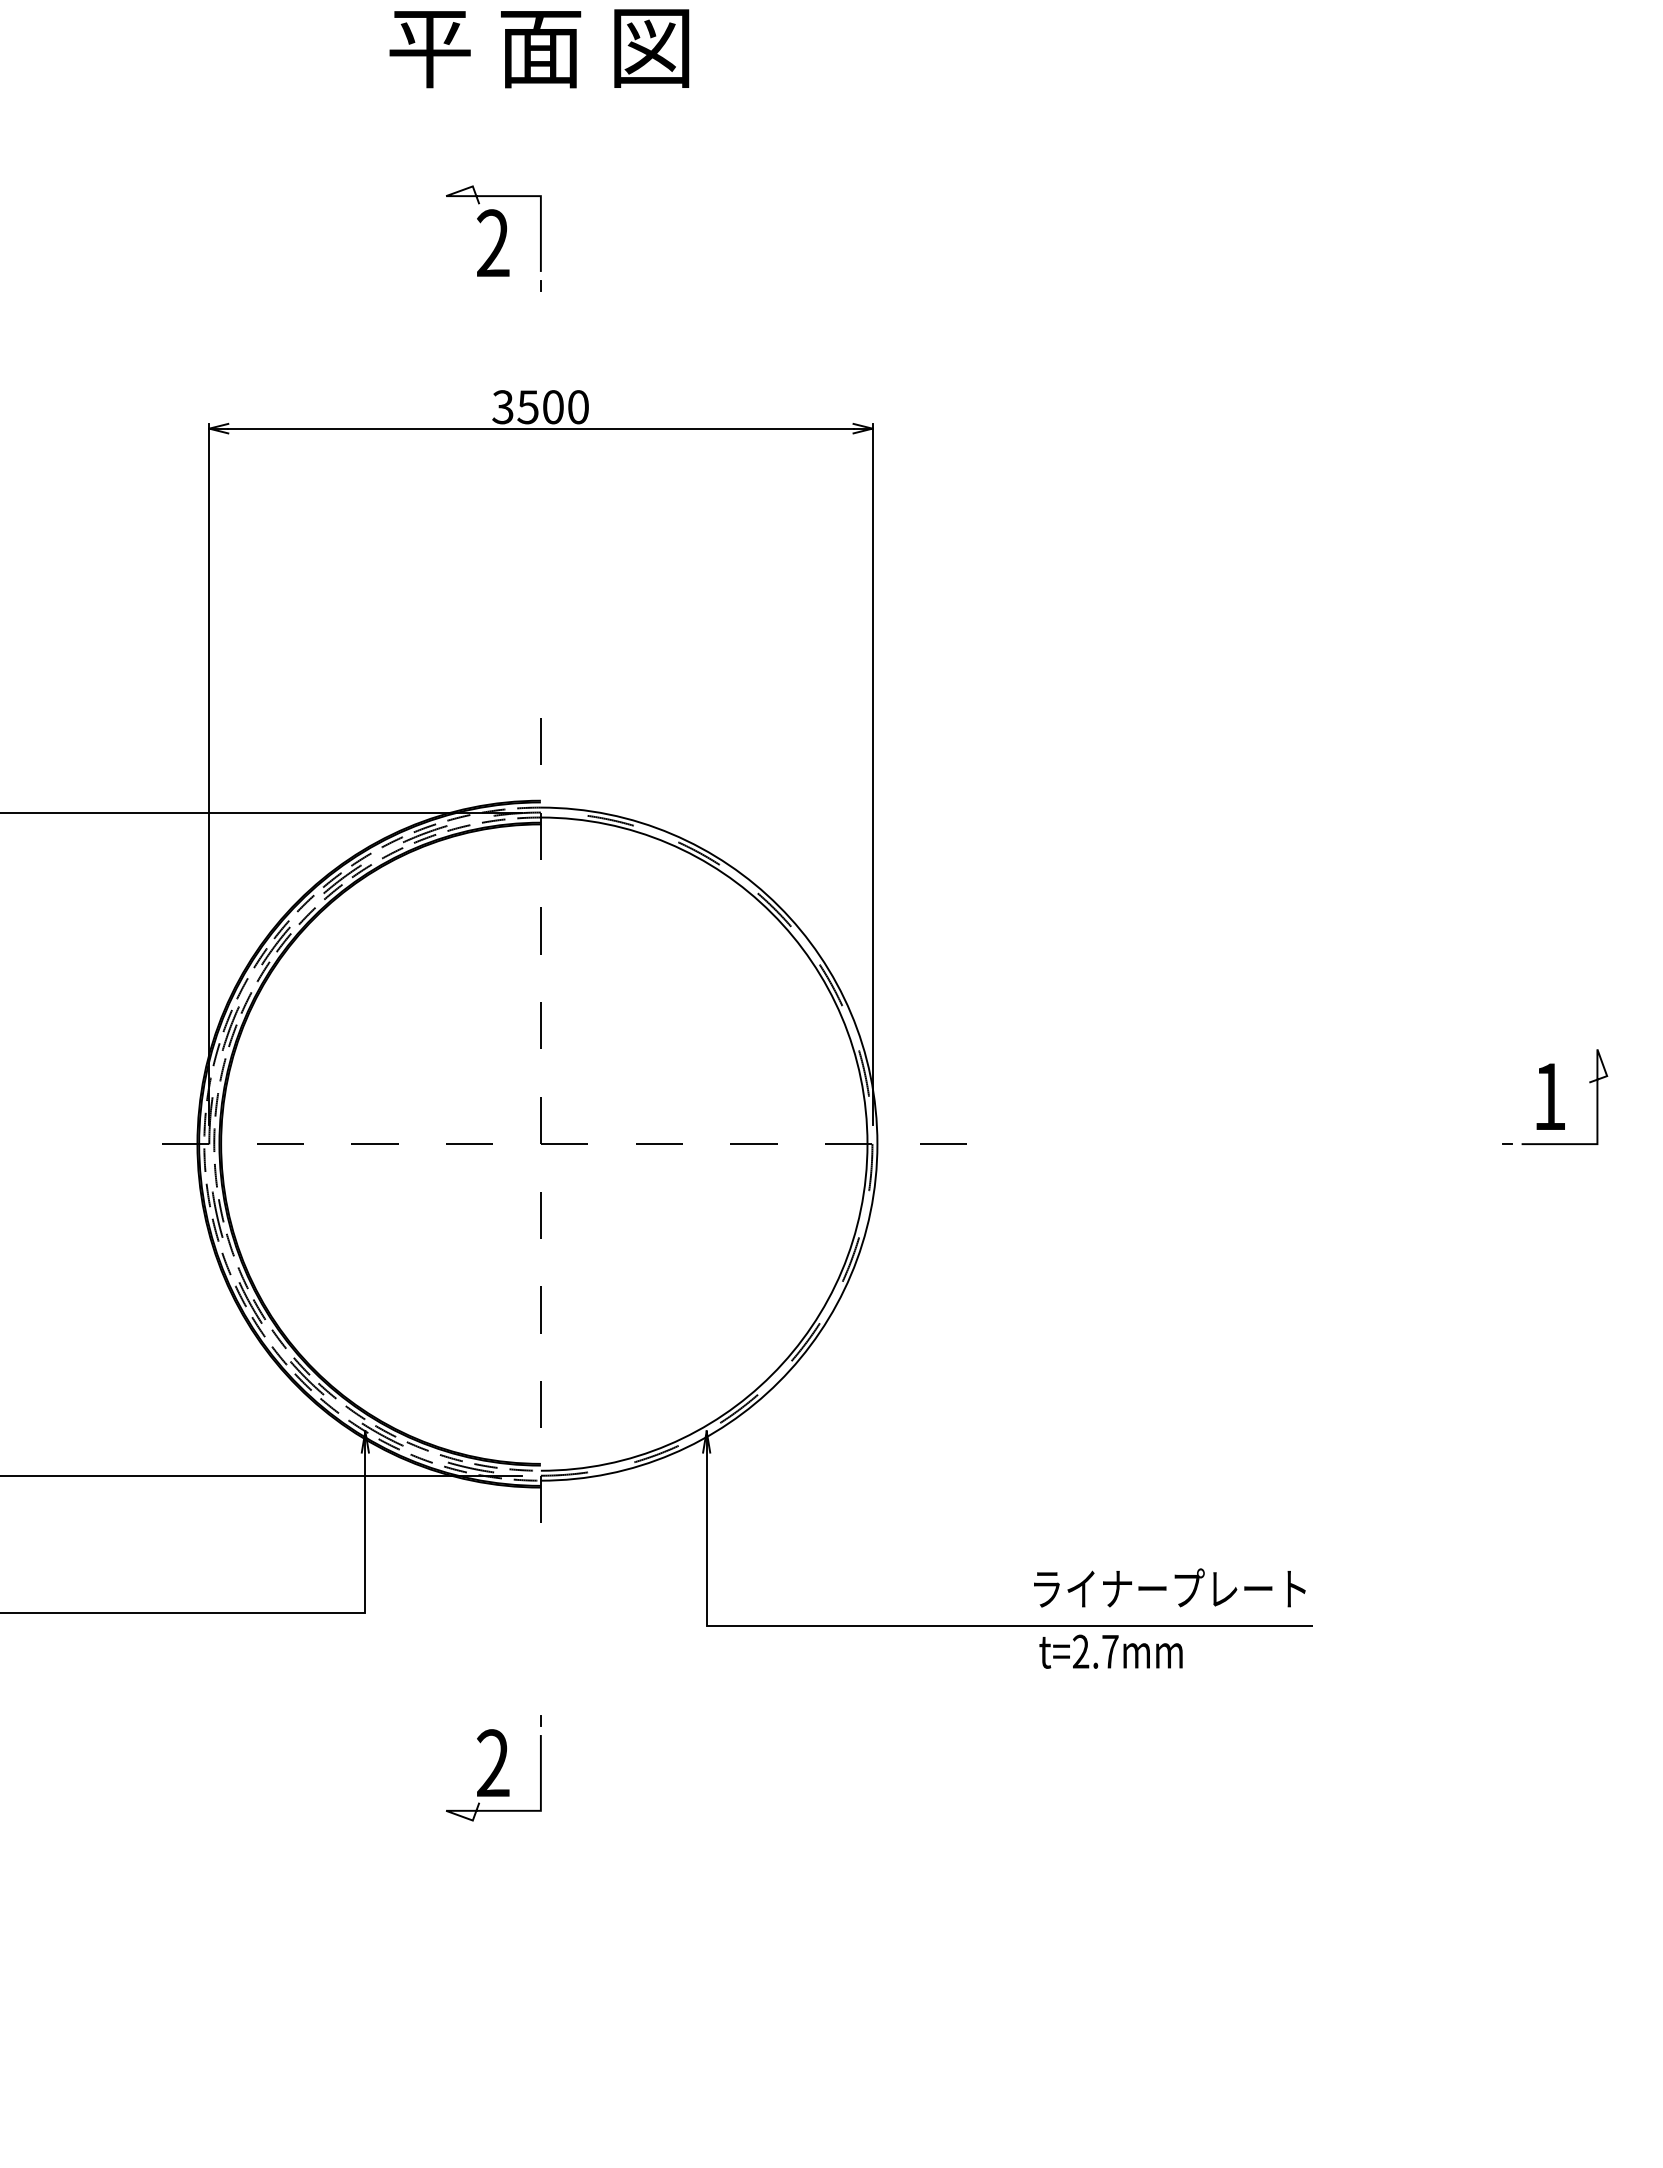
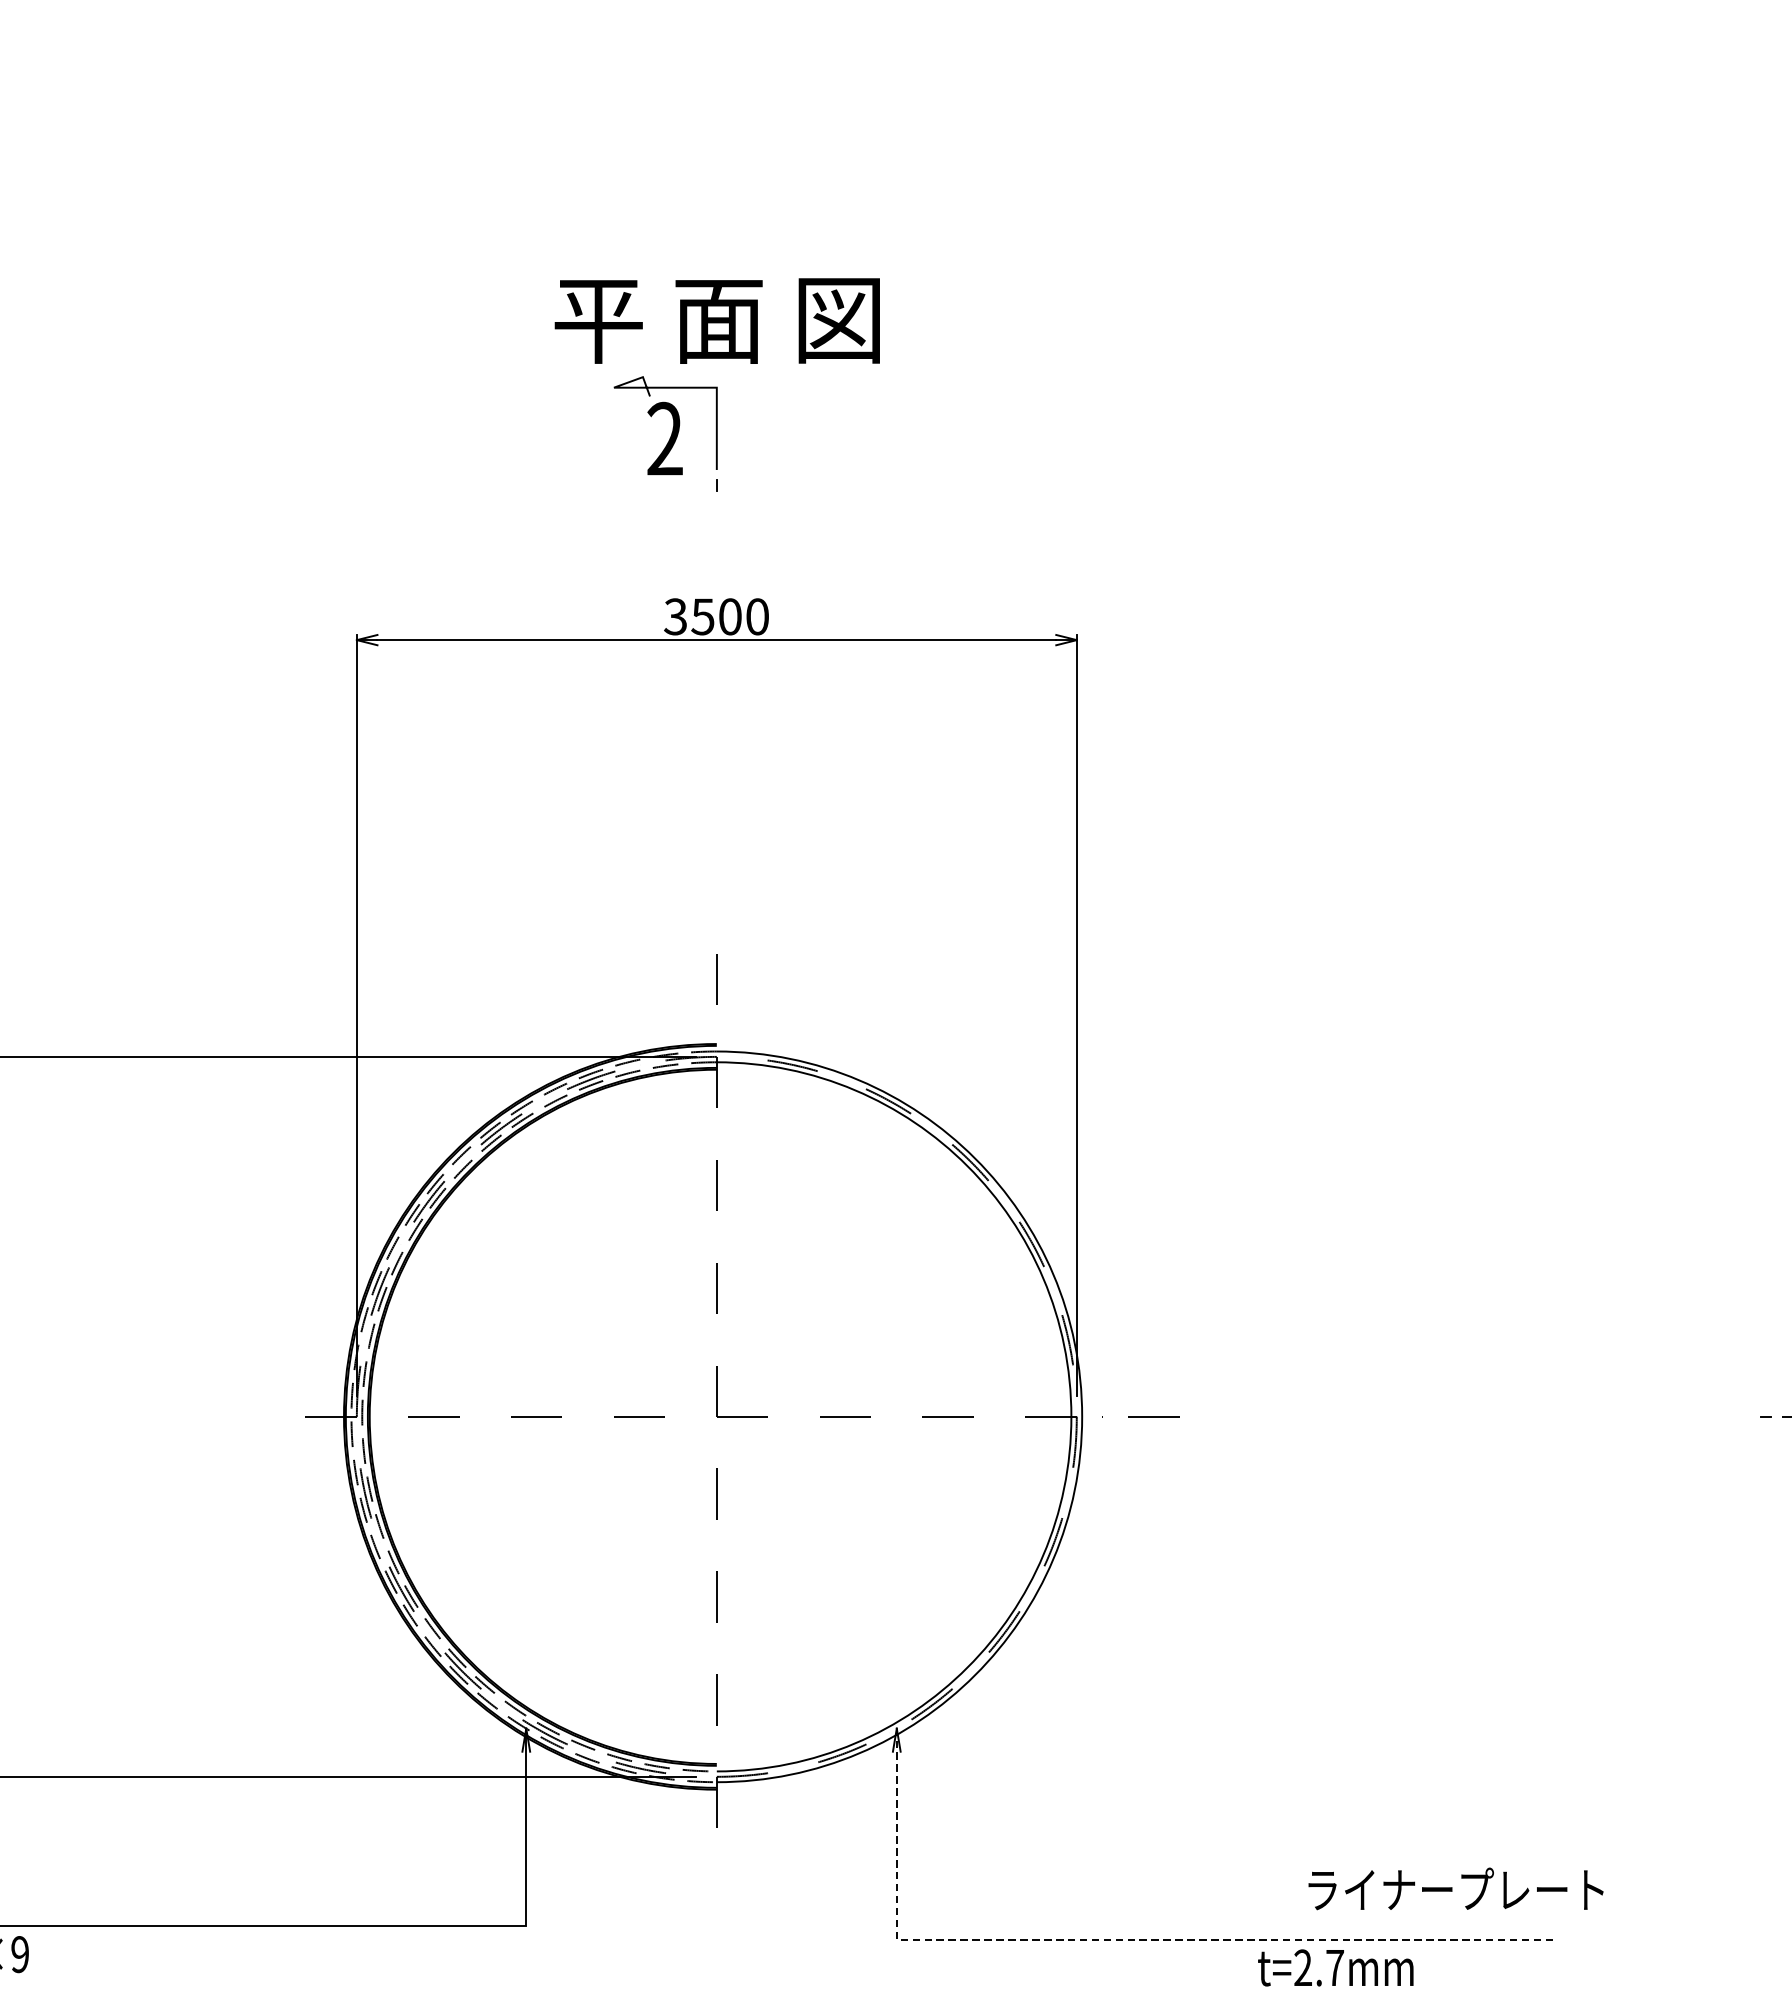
text: (539, 48) -> (717, 320), moved
text: (1169, 1587) -> (1455, 1888), moved
line: (912, 1625) -> (1120, 1939), solid -> dashed

